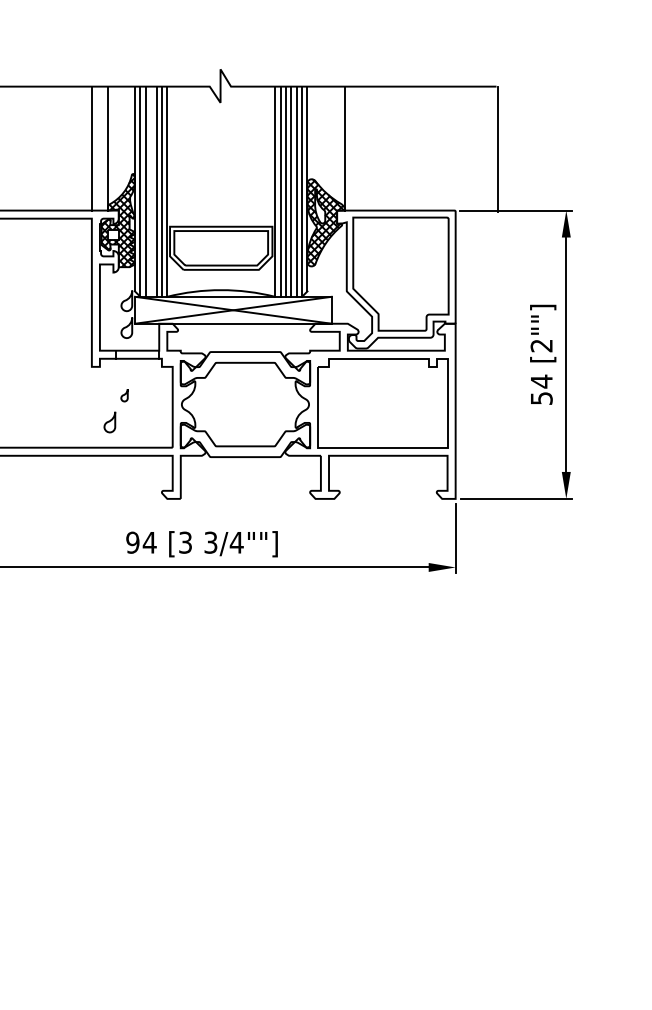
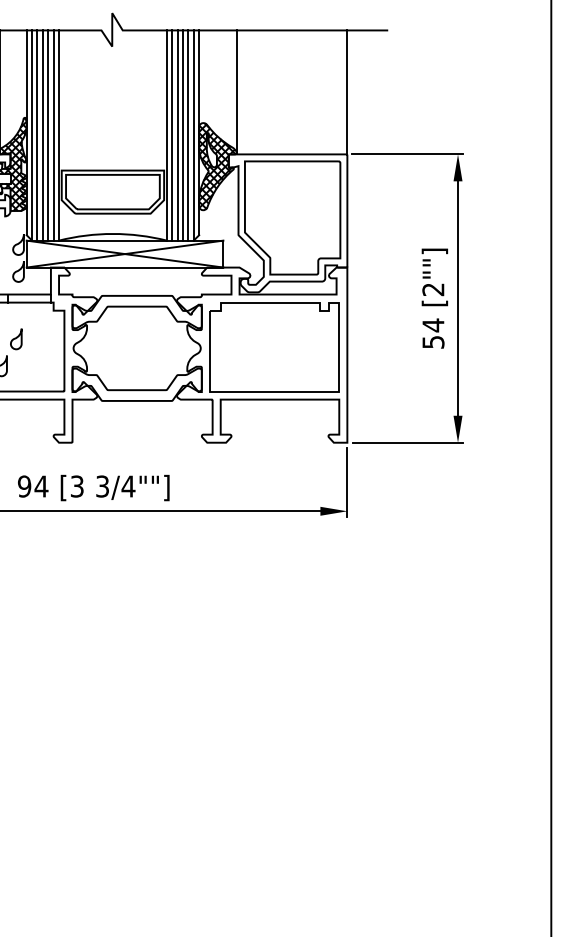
line: (497, 148) -> (347, 92), moved
line: (151, 191) -> (43, 135), added
part: (124, 395) -> (16, 339), size x1.67

